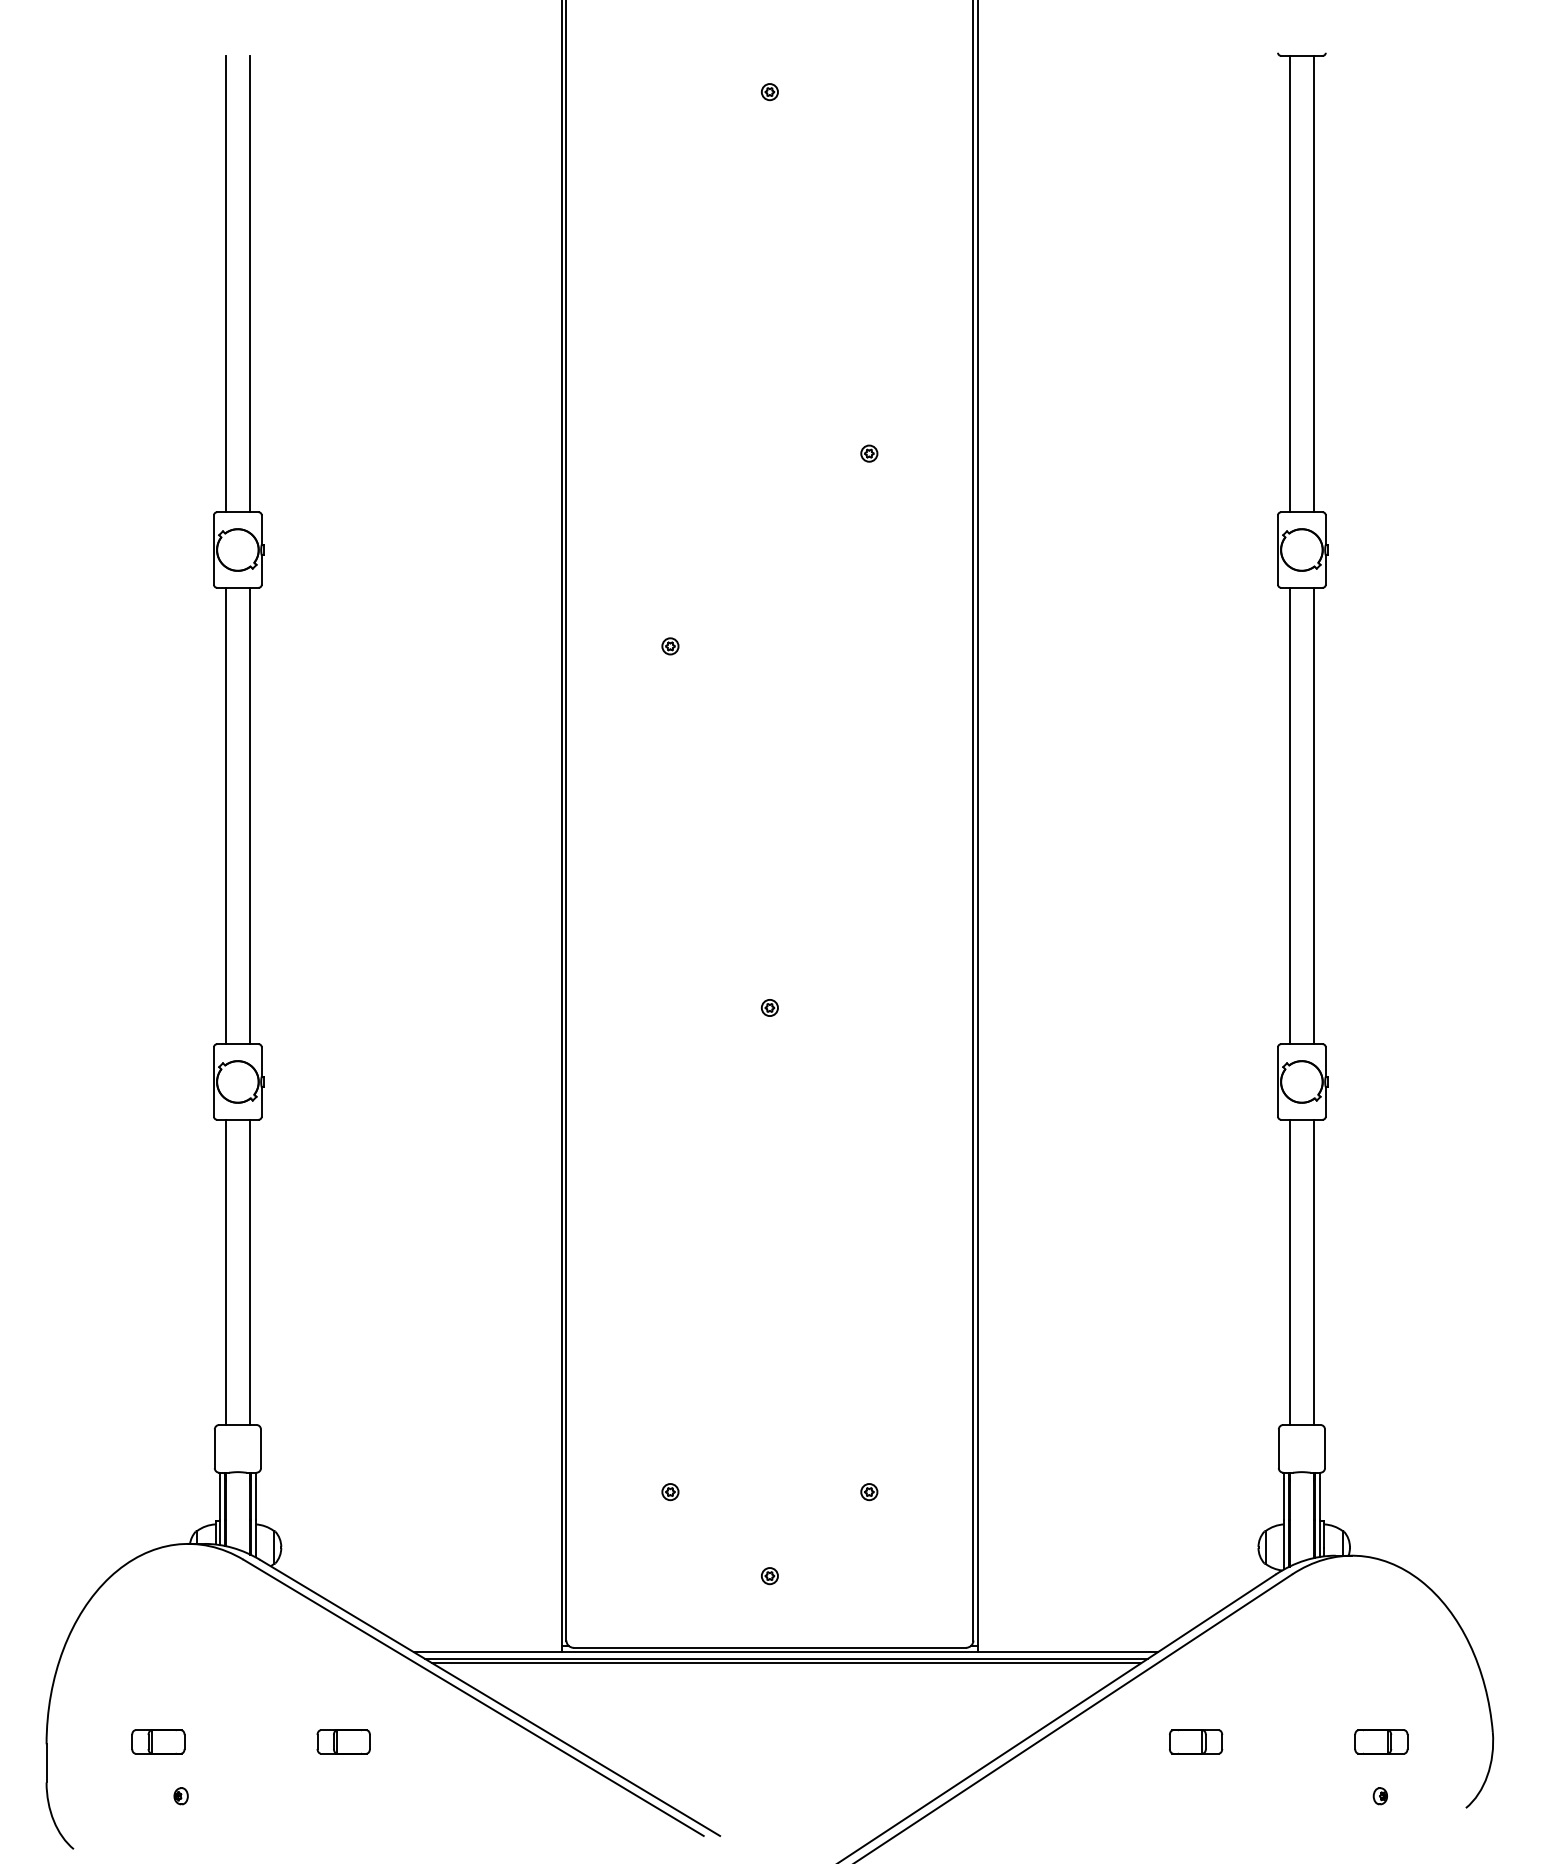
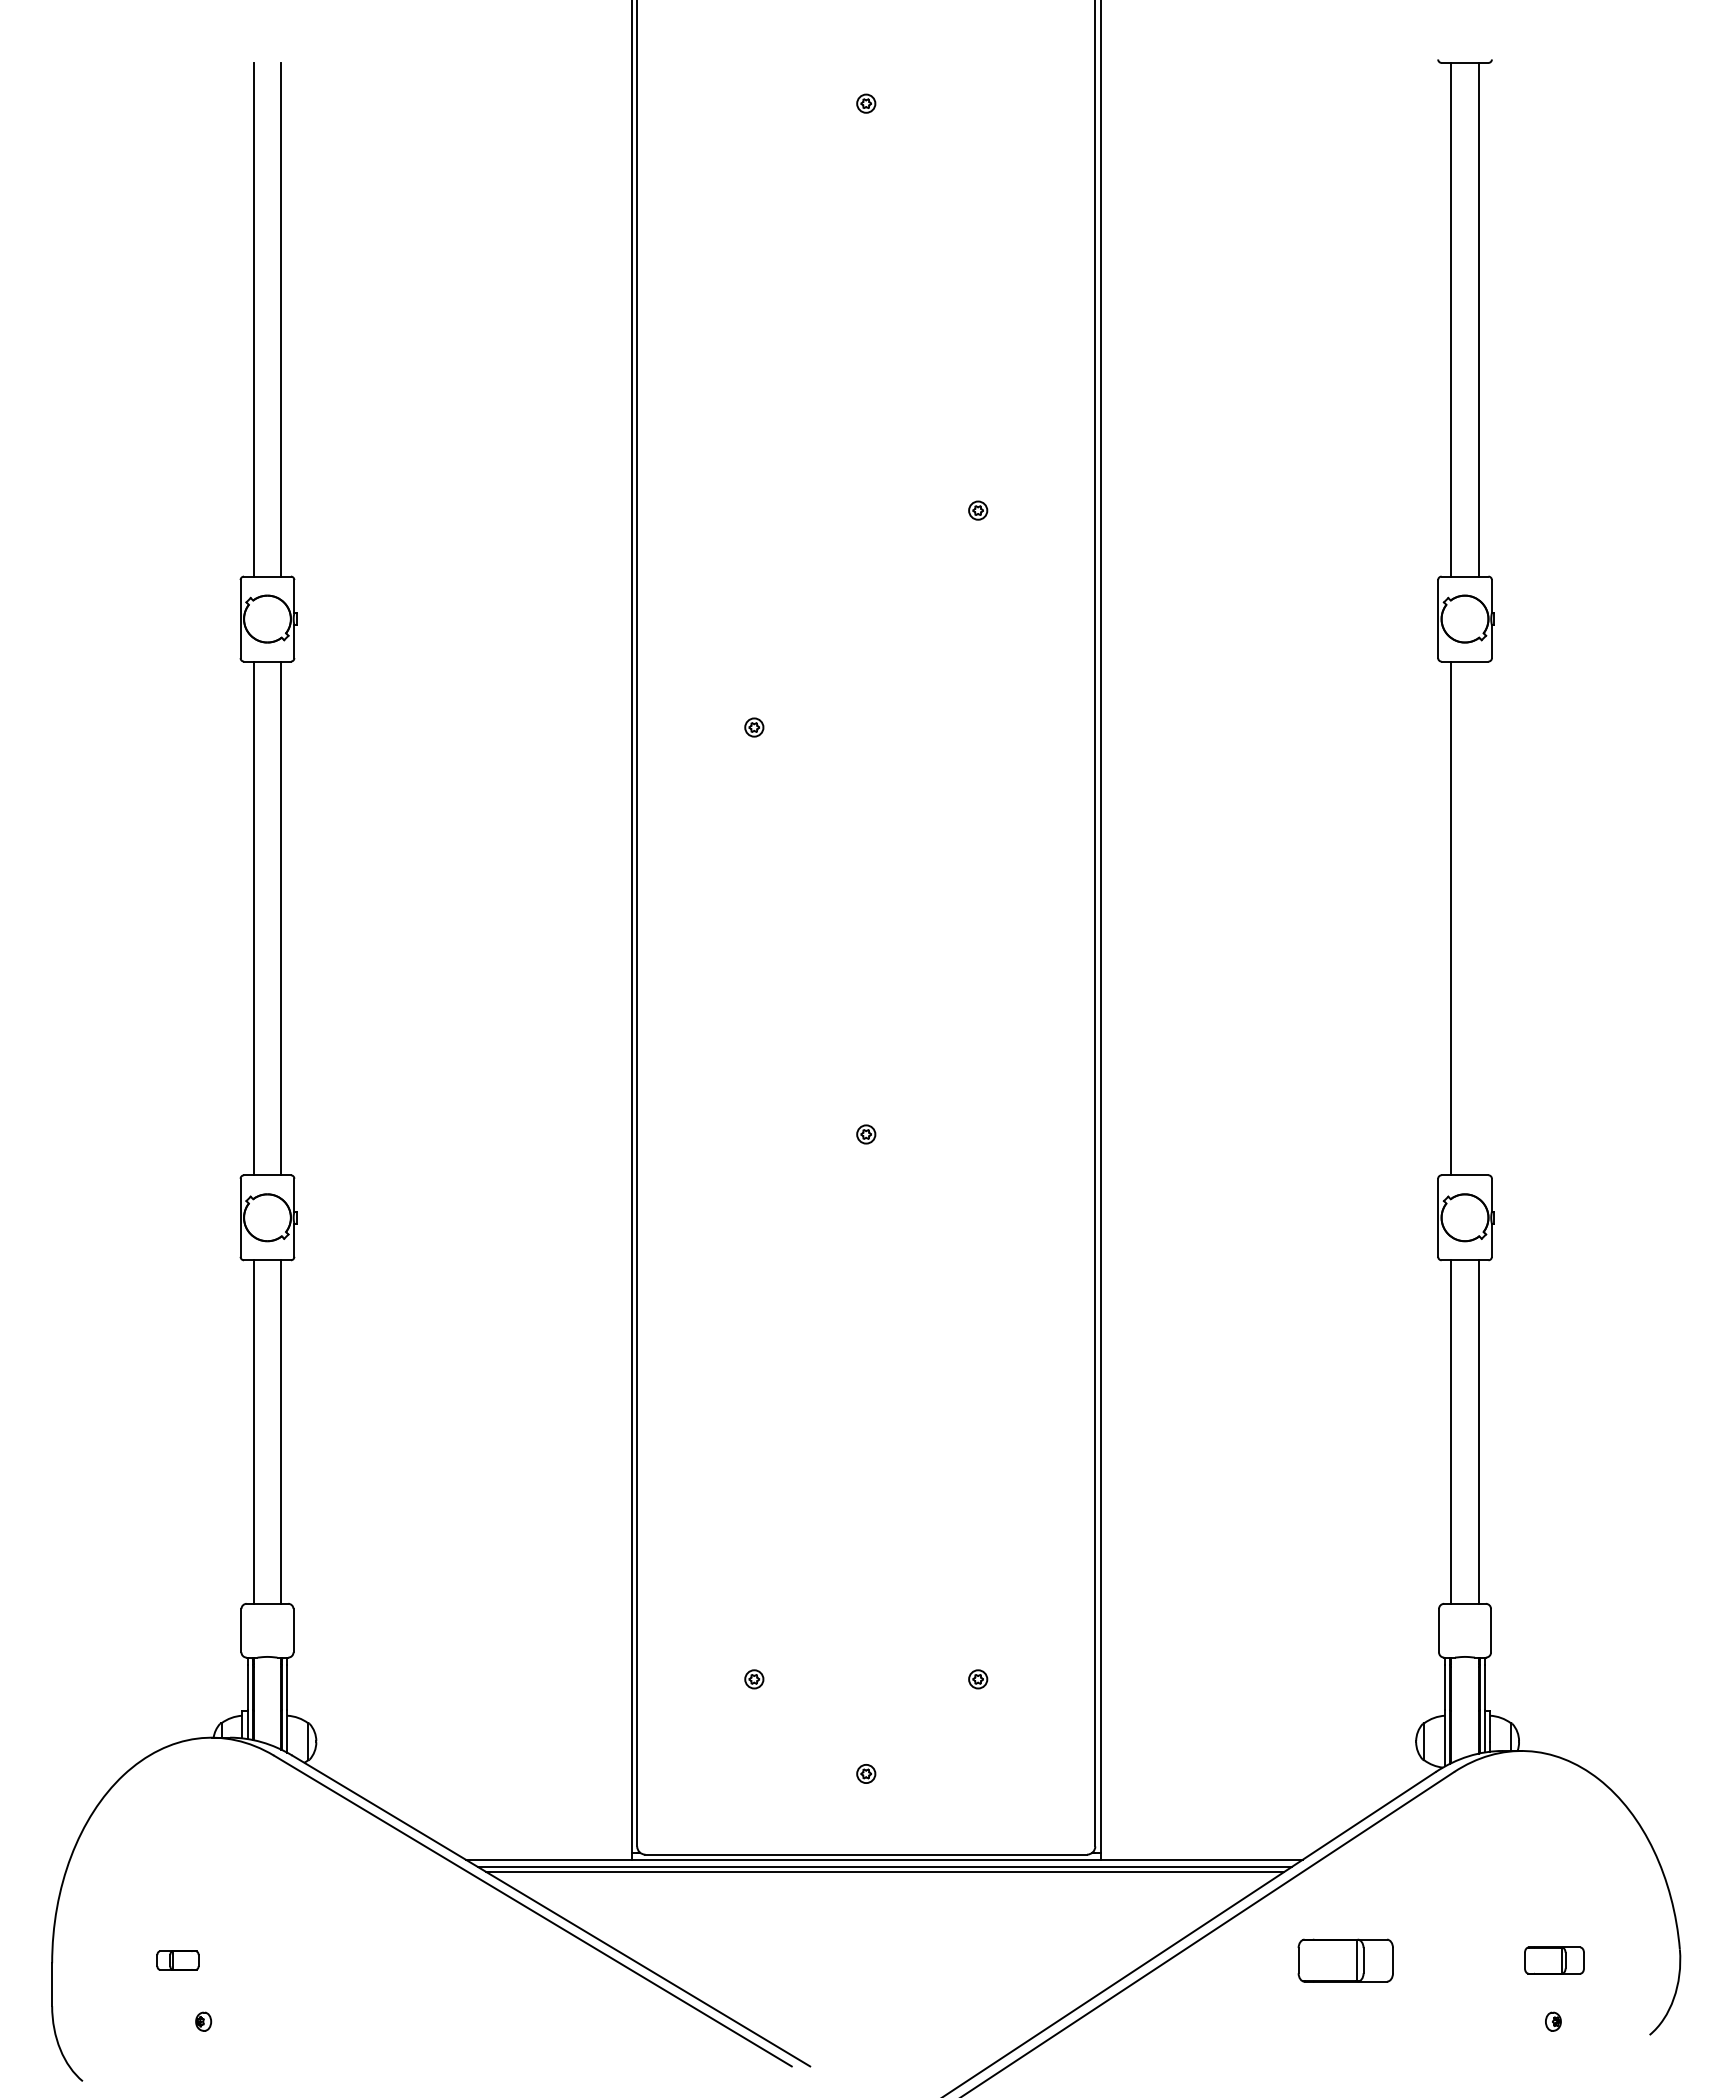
line: (1313, 816) -> (1478, 918), removed
part: (157, 1741) -> (177, 1960), size x0.7
part: (343, 1741) -> (386, 1960), removed
part: (1195, 1741) -> (1345, 1960), size x1.6

